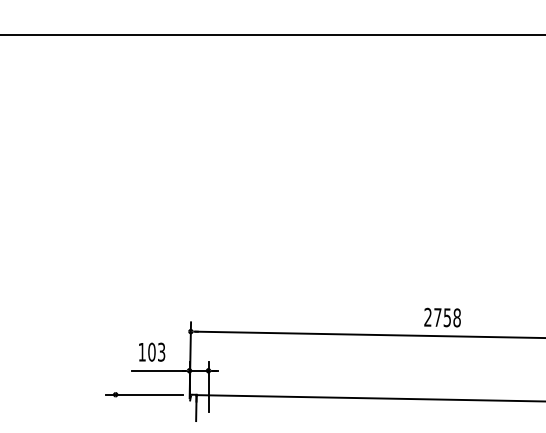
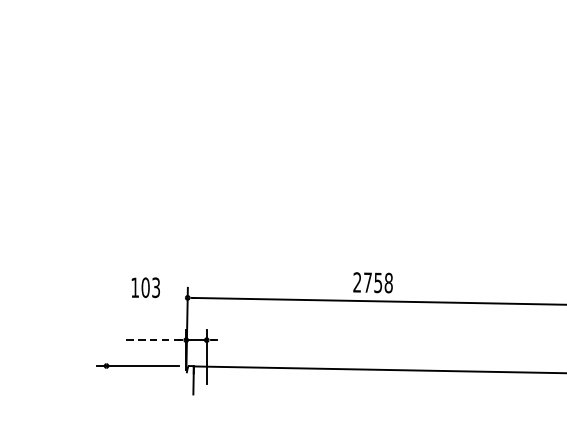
text: (442, 317) -> (372, 282), moved
text: (152, 351) -> (146, 286), moved
line: (158, 370) -> (152, 339), solid -> dashed

